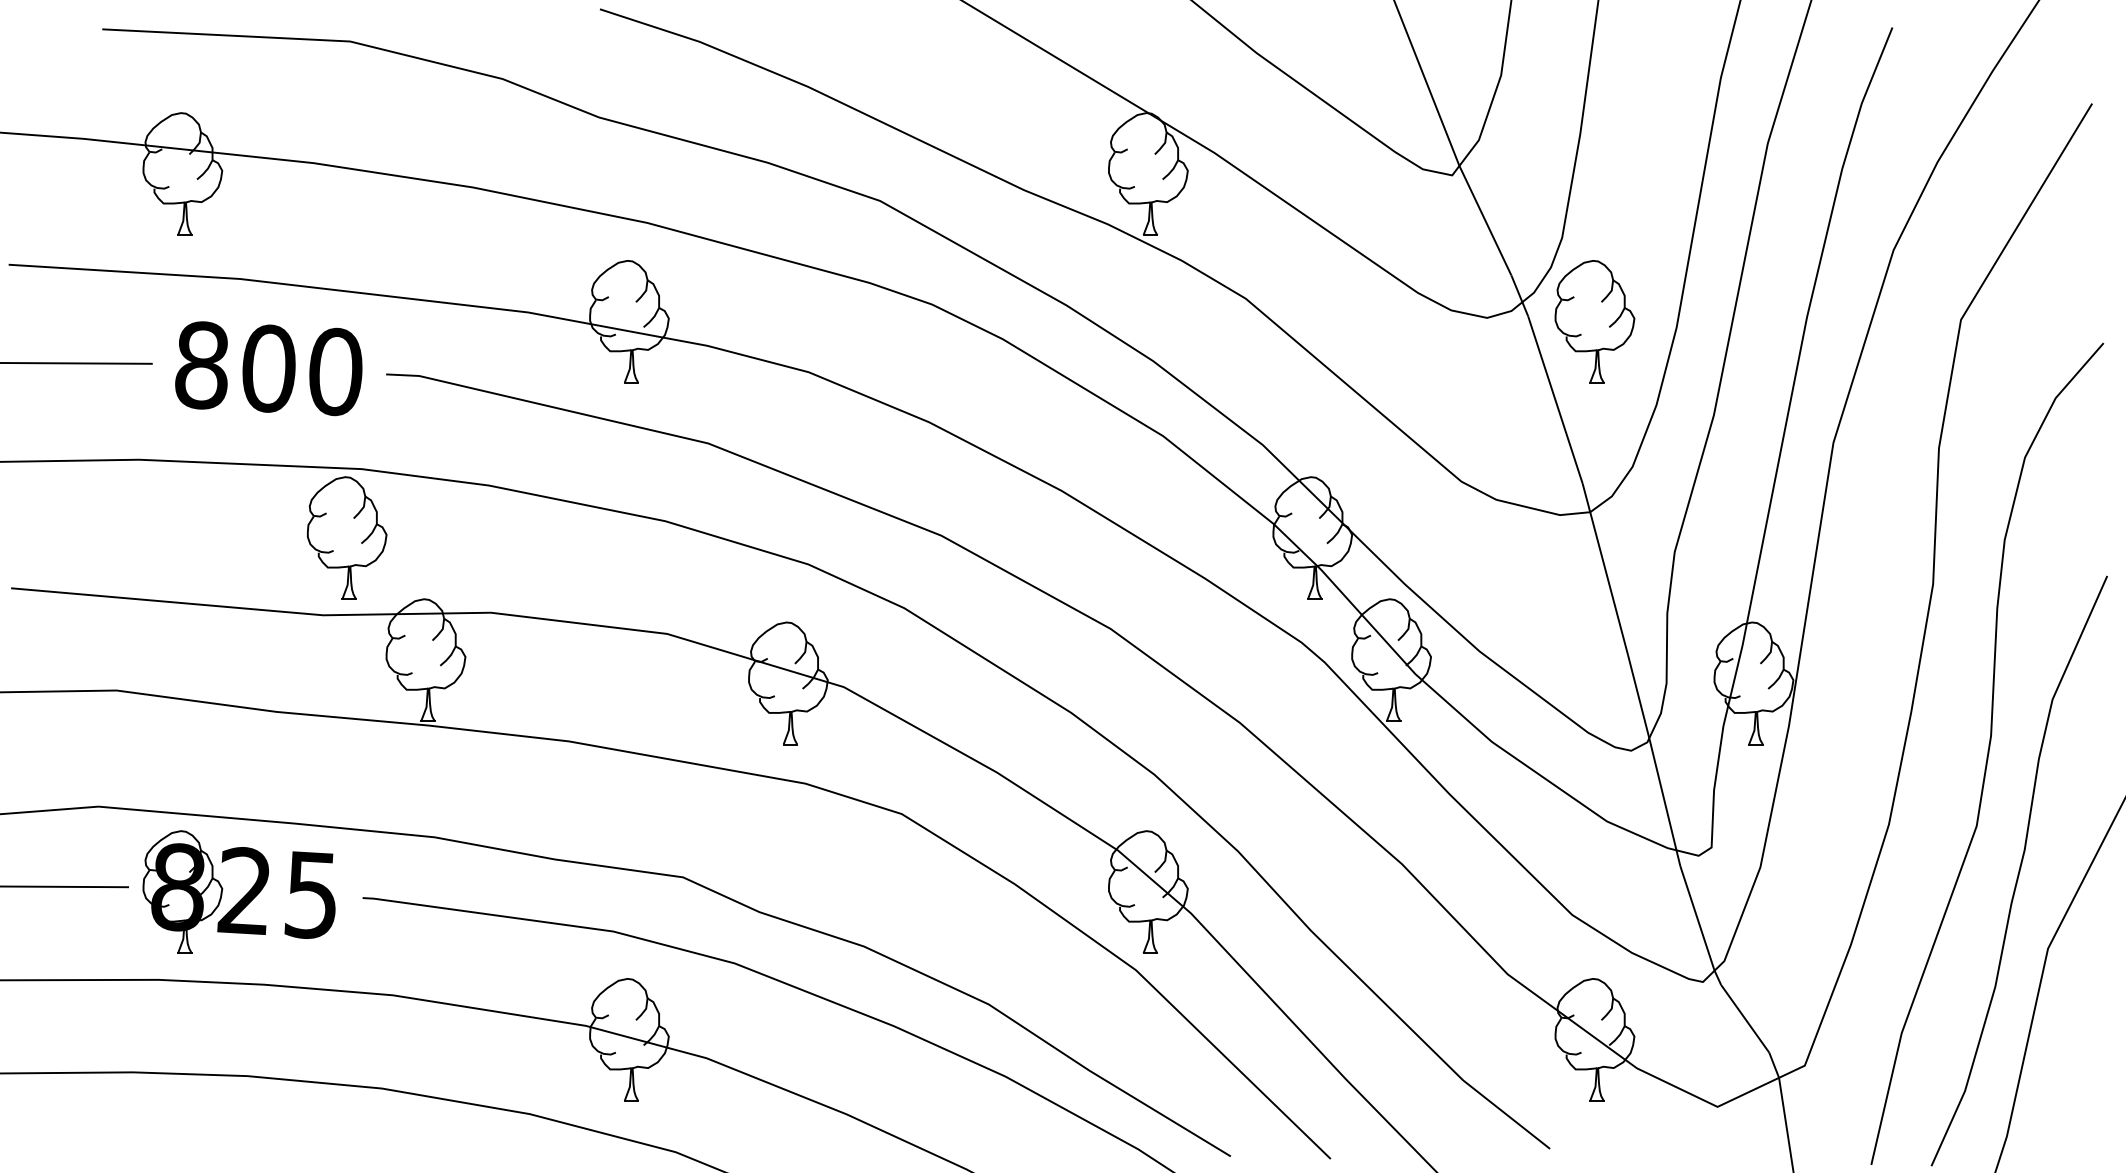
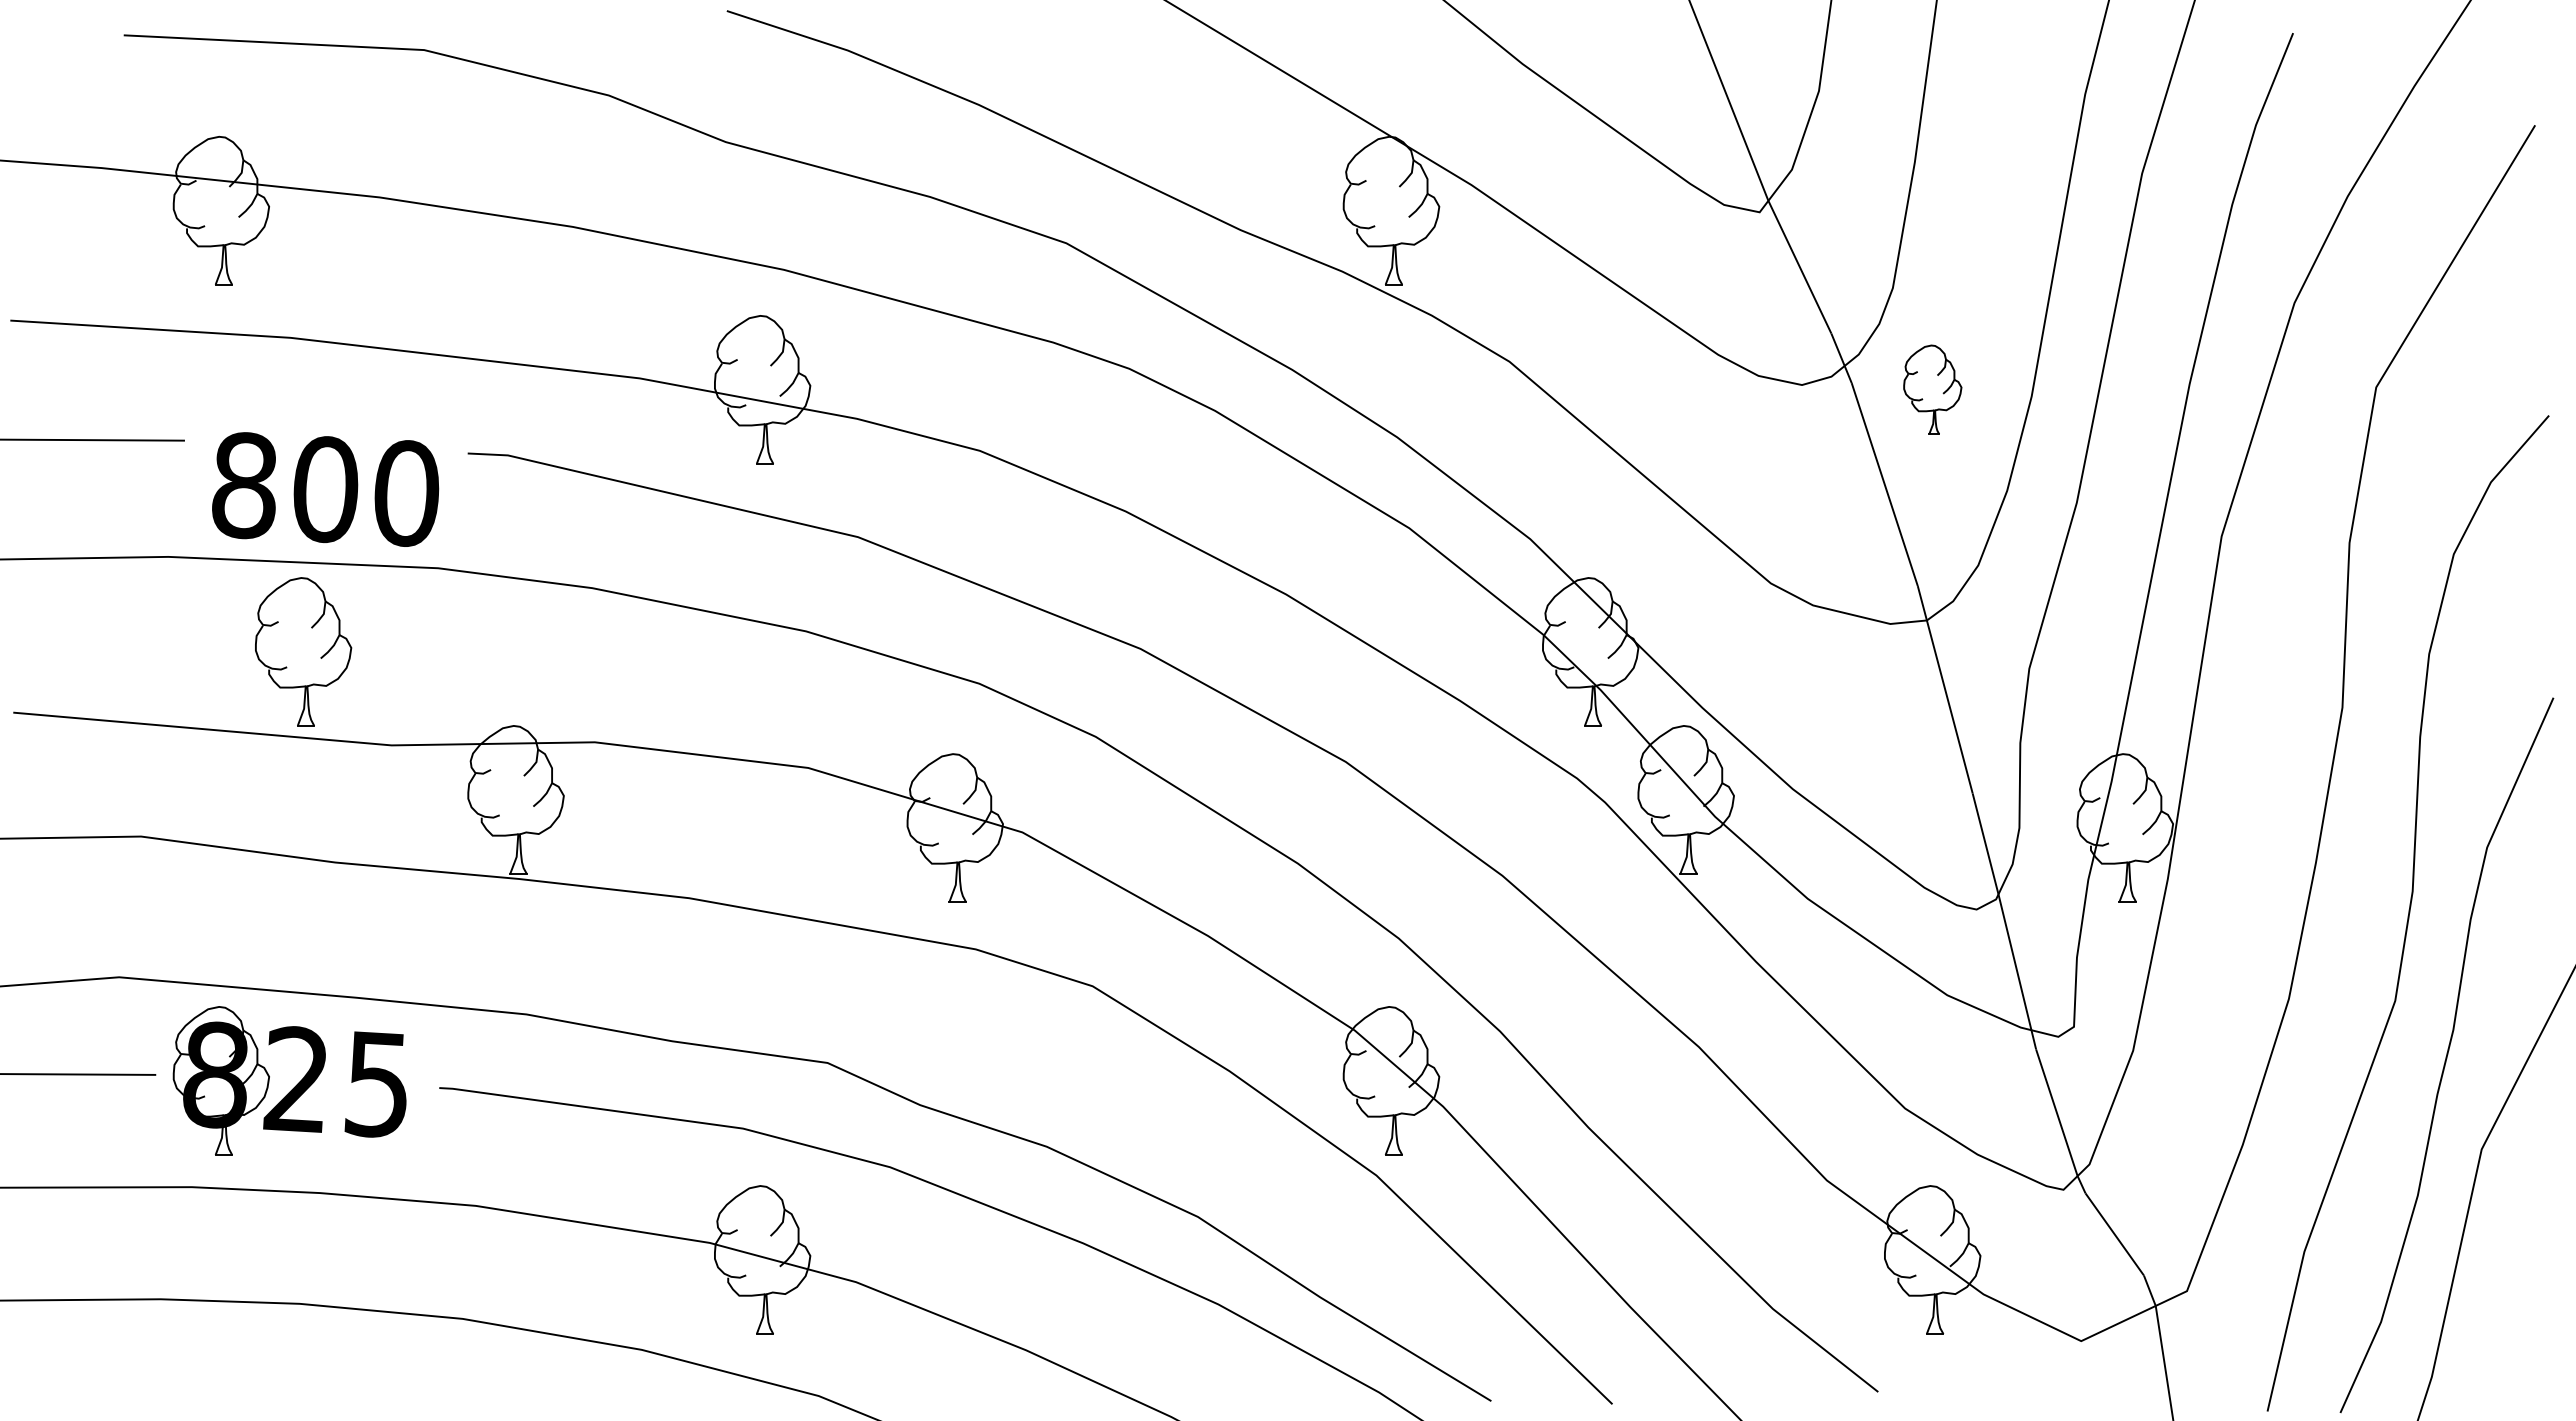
part: (1594, 321) -> (1932, 389), size x0.6
text: (268, 368) -> (325, 489), moved
part: (347, 537) -> (303, 651), moved

